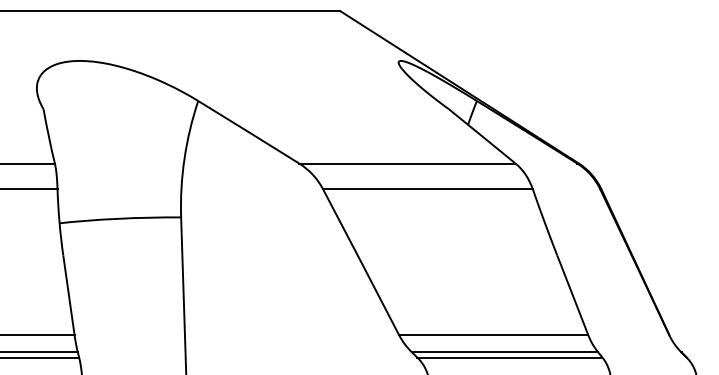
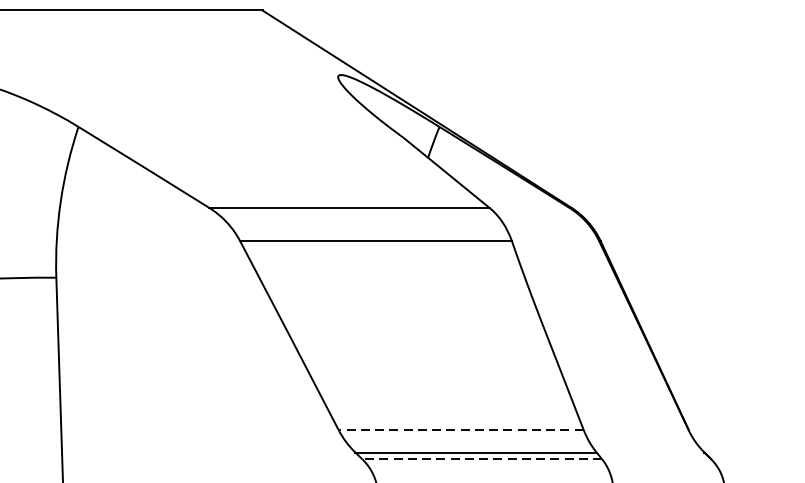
line: (493, 335) -> (460, 430), solid -> dashed
line: (509, 357) -> (481, 459), solid -> dashed

